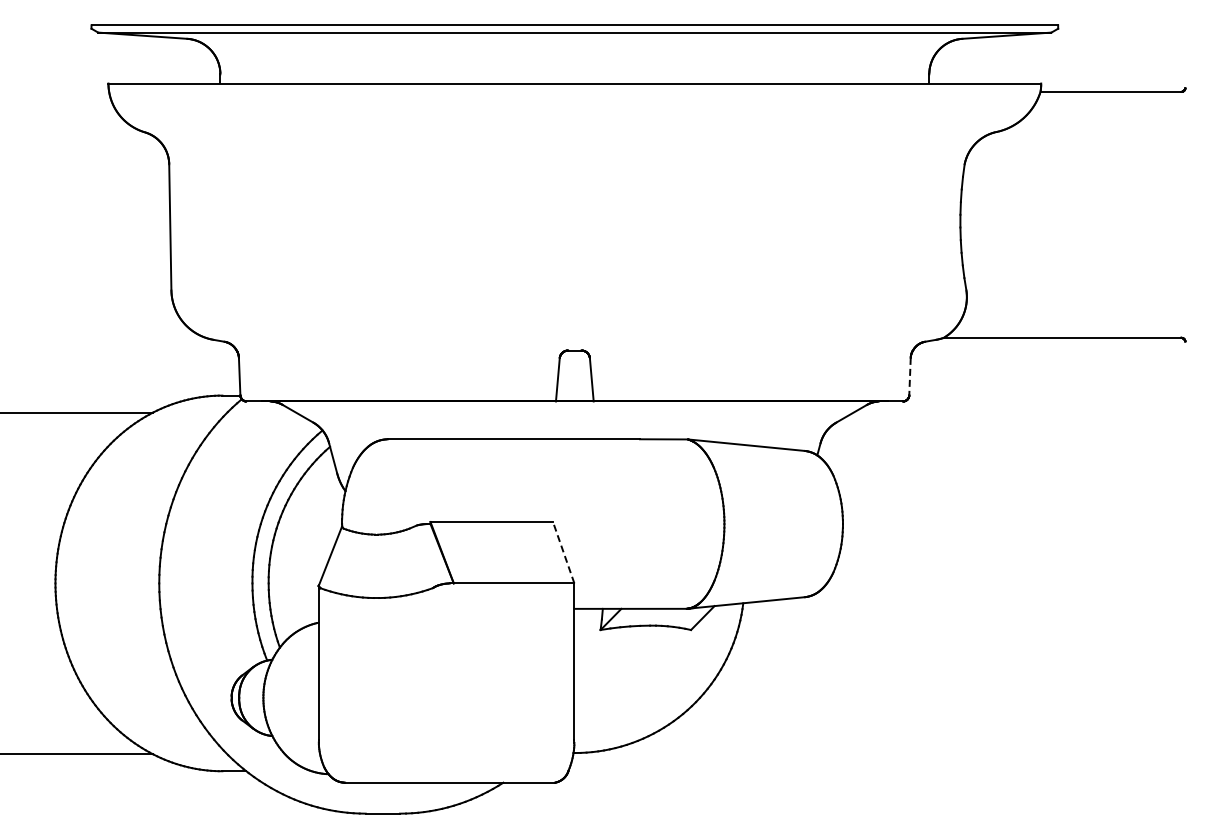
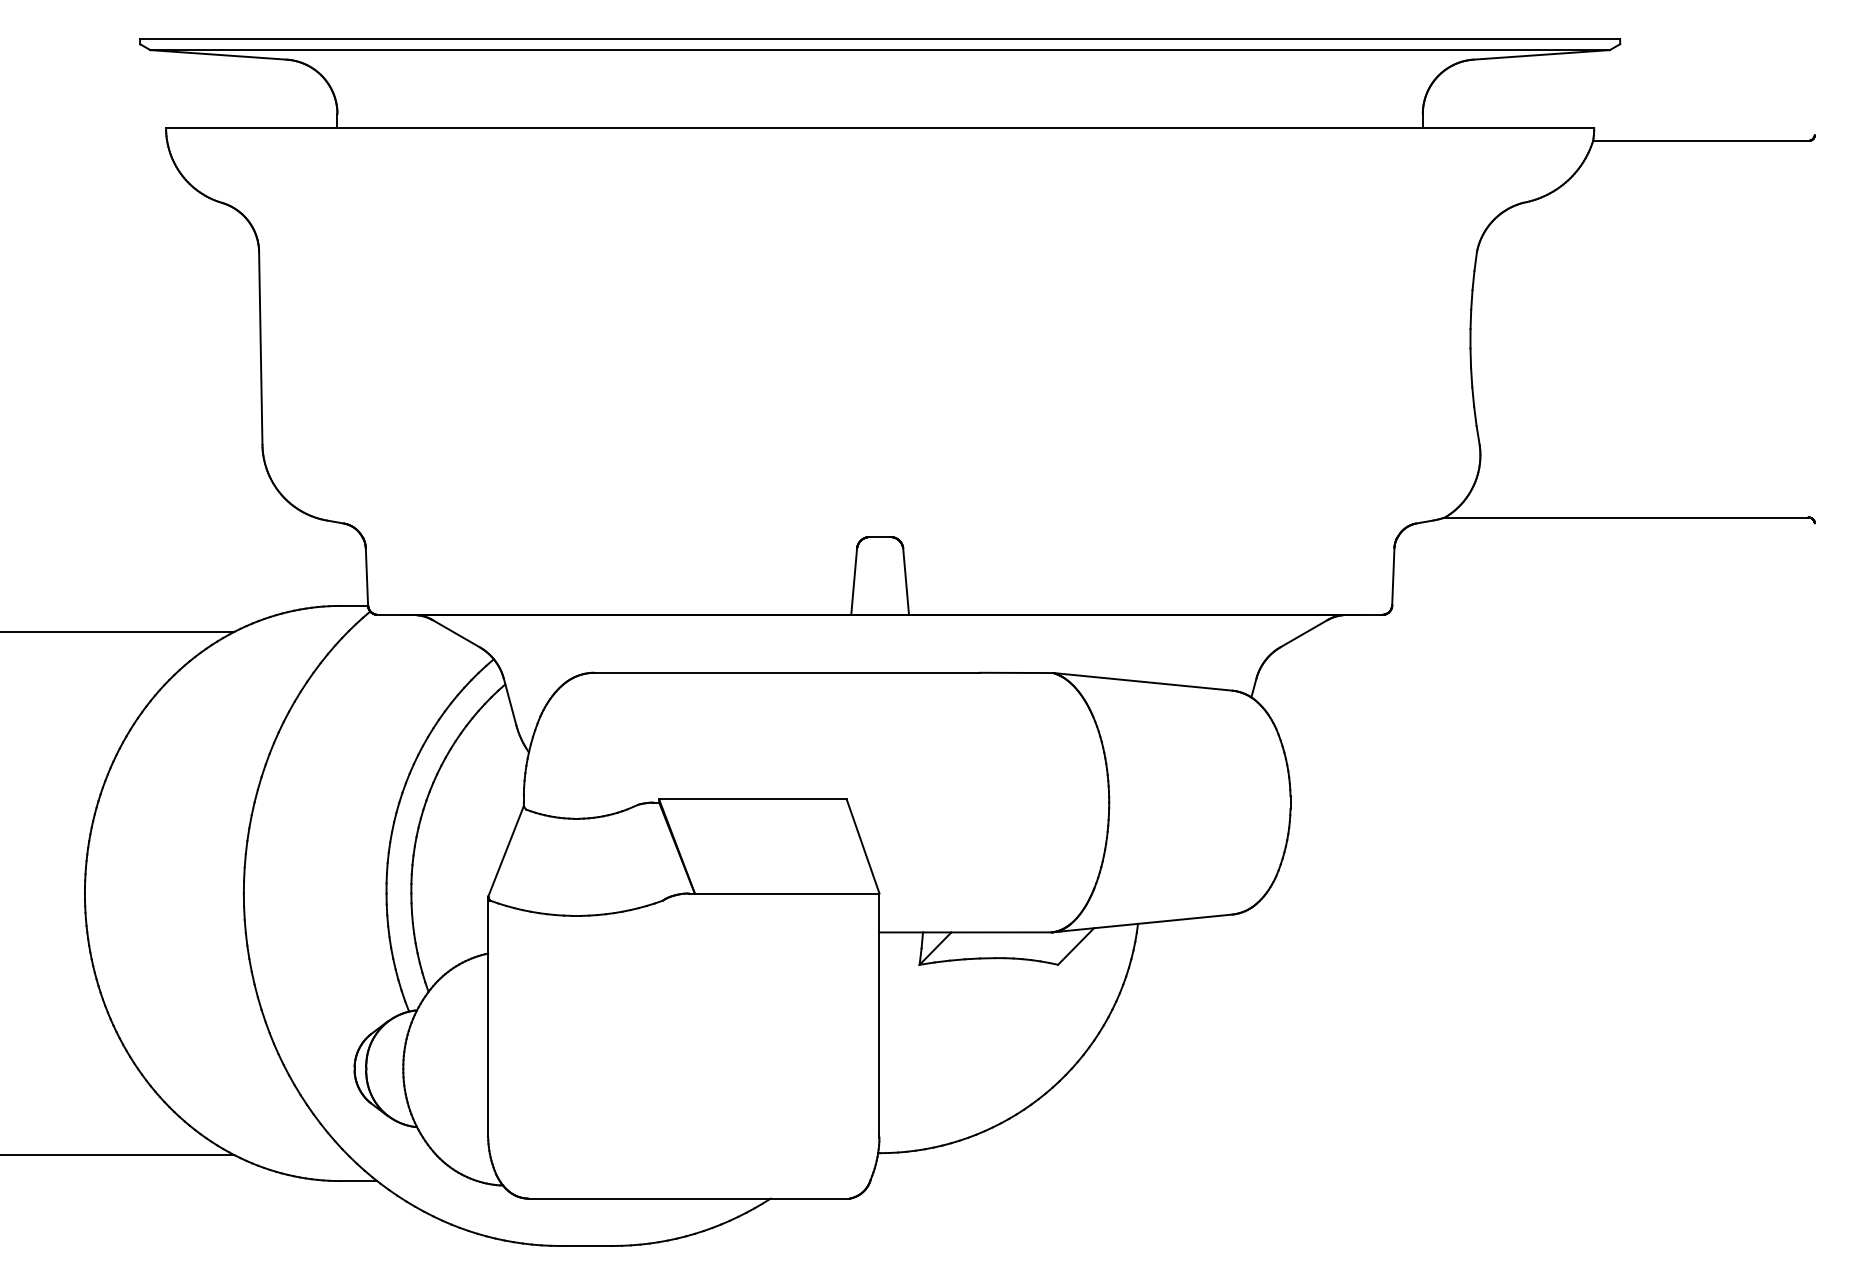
line: (910, 376) -> (1394, 576), dashed -> solid
line: (563, 552) -> (862, 846), dashed -> solid

